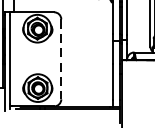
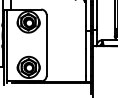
line: (61, 59) -> (46, 45), dashed -> solid

